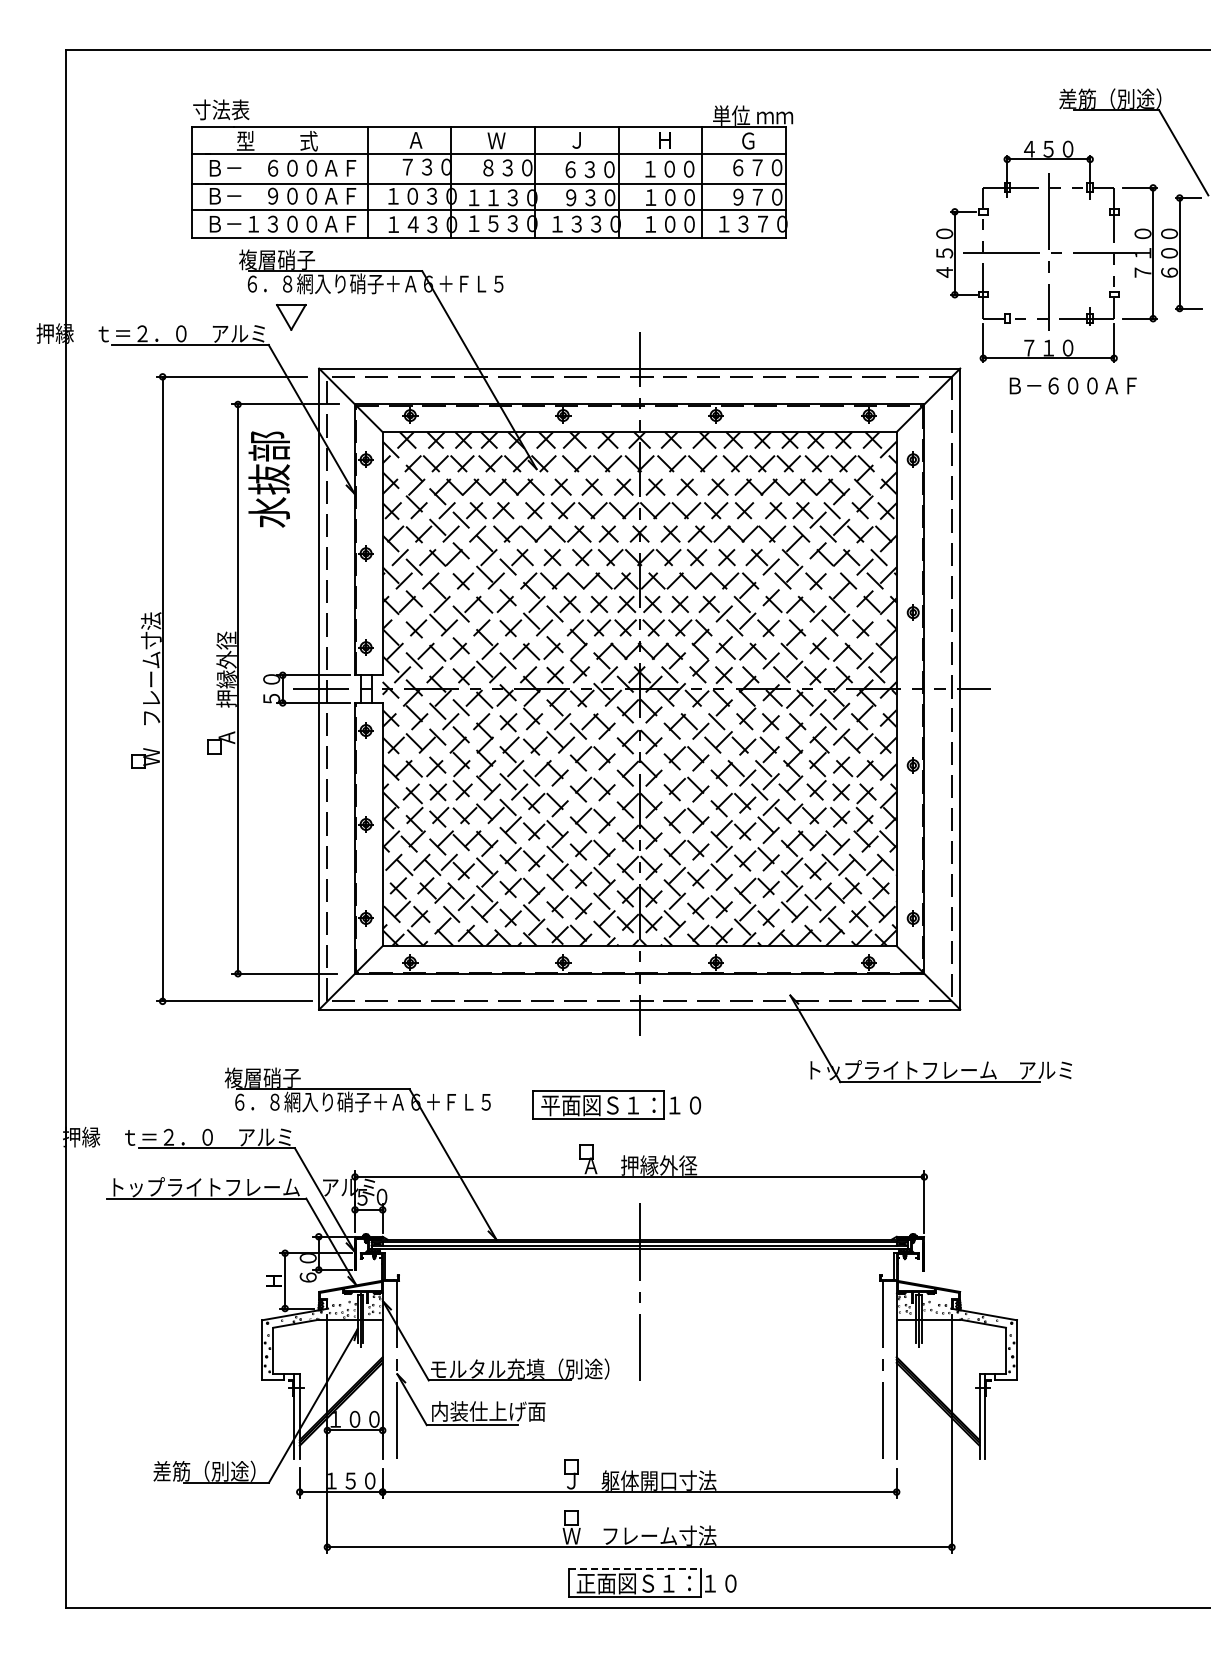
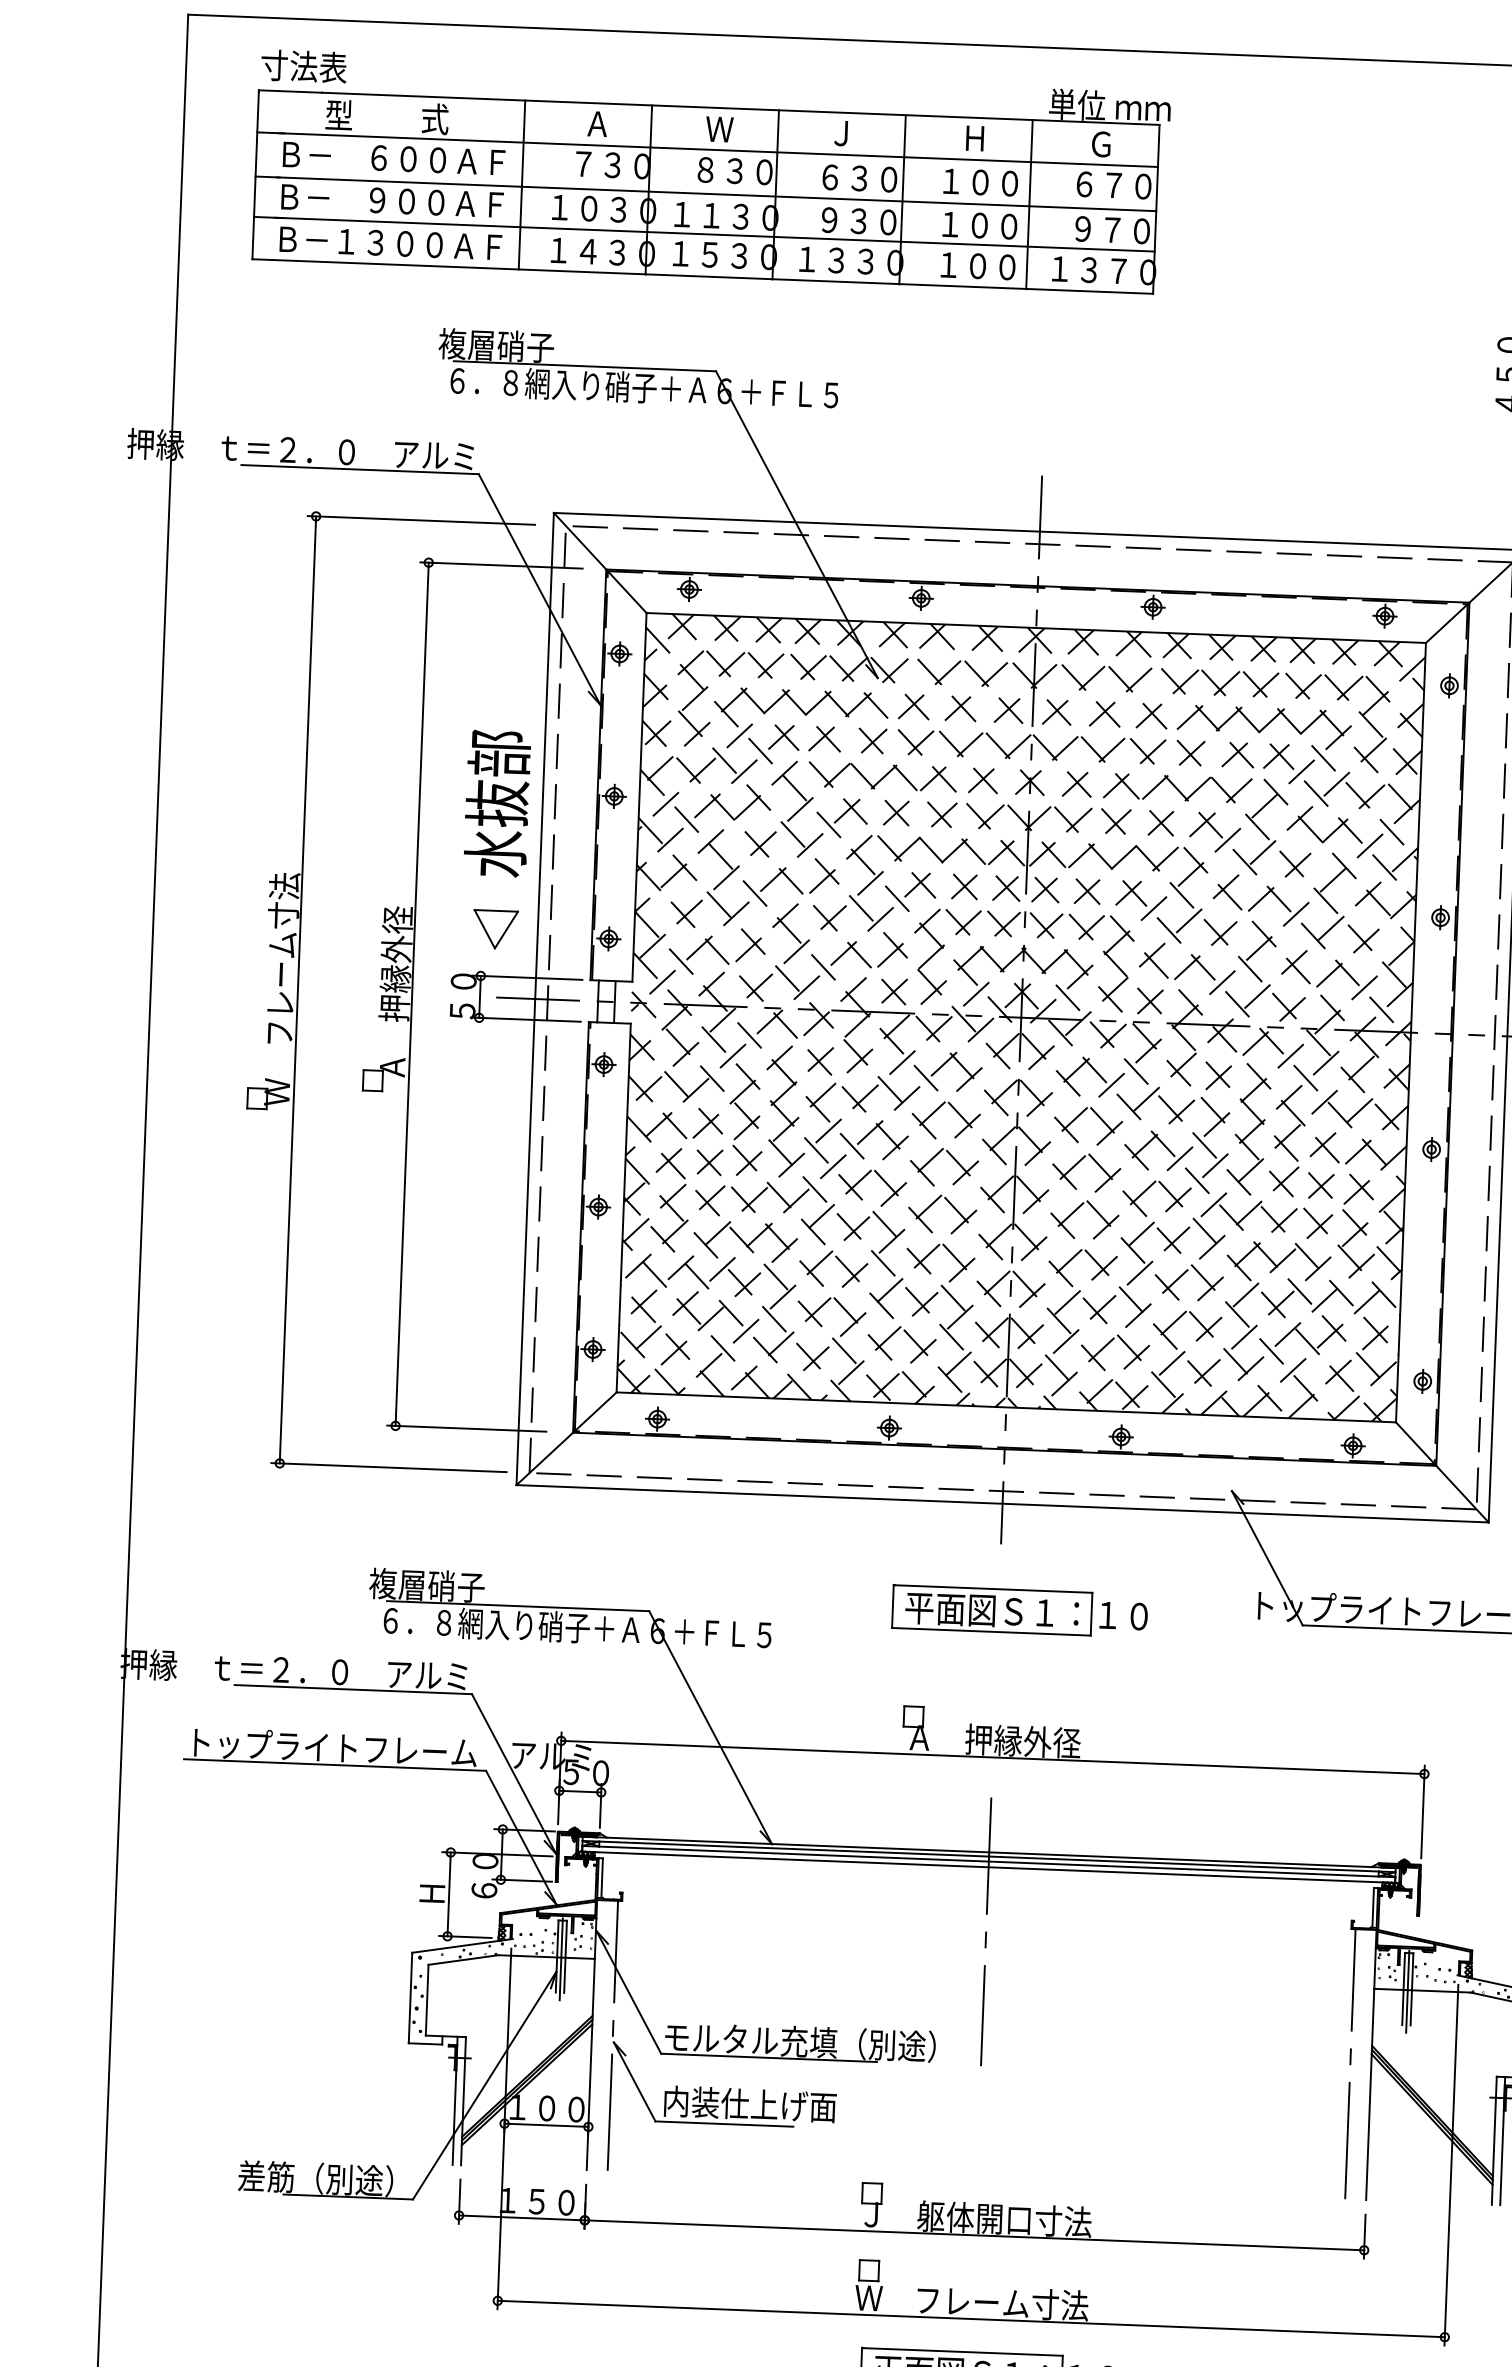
part: (492, 168) -> (711, 171), moved
part: (291, 317) -> (495, 929), moved
text: (268, 479) -> (496, 803), moved
part: (616, 1104) -> (1019, 1610), moved
line: (635, 1569) -> (963, 2352), dashed -> solid

